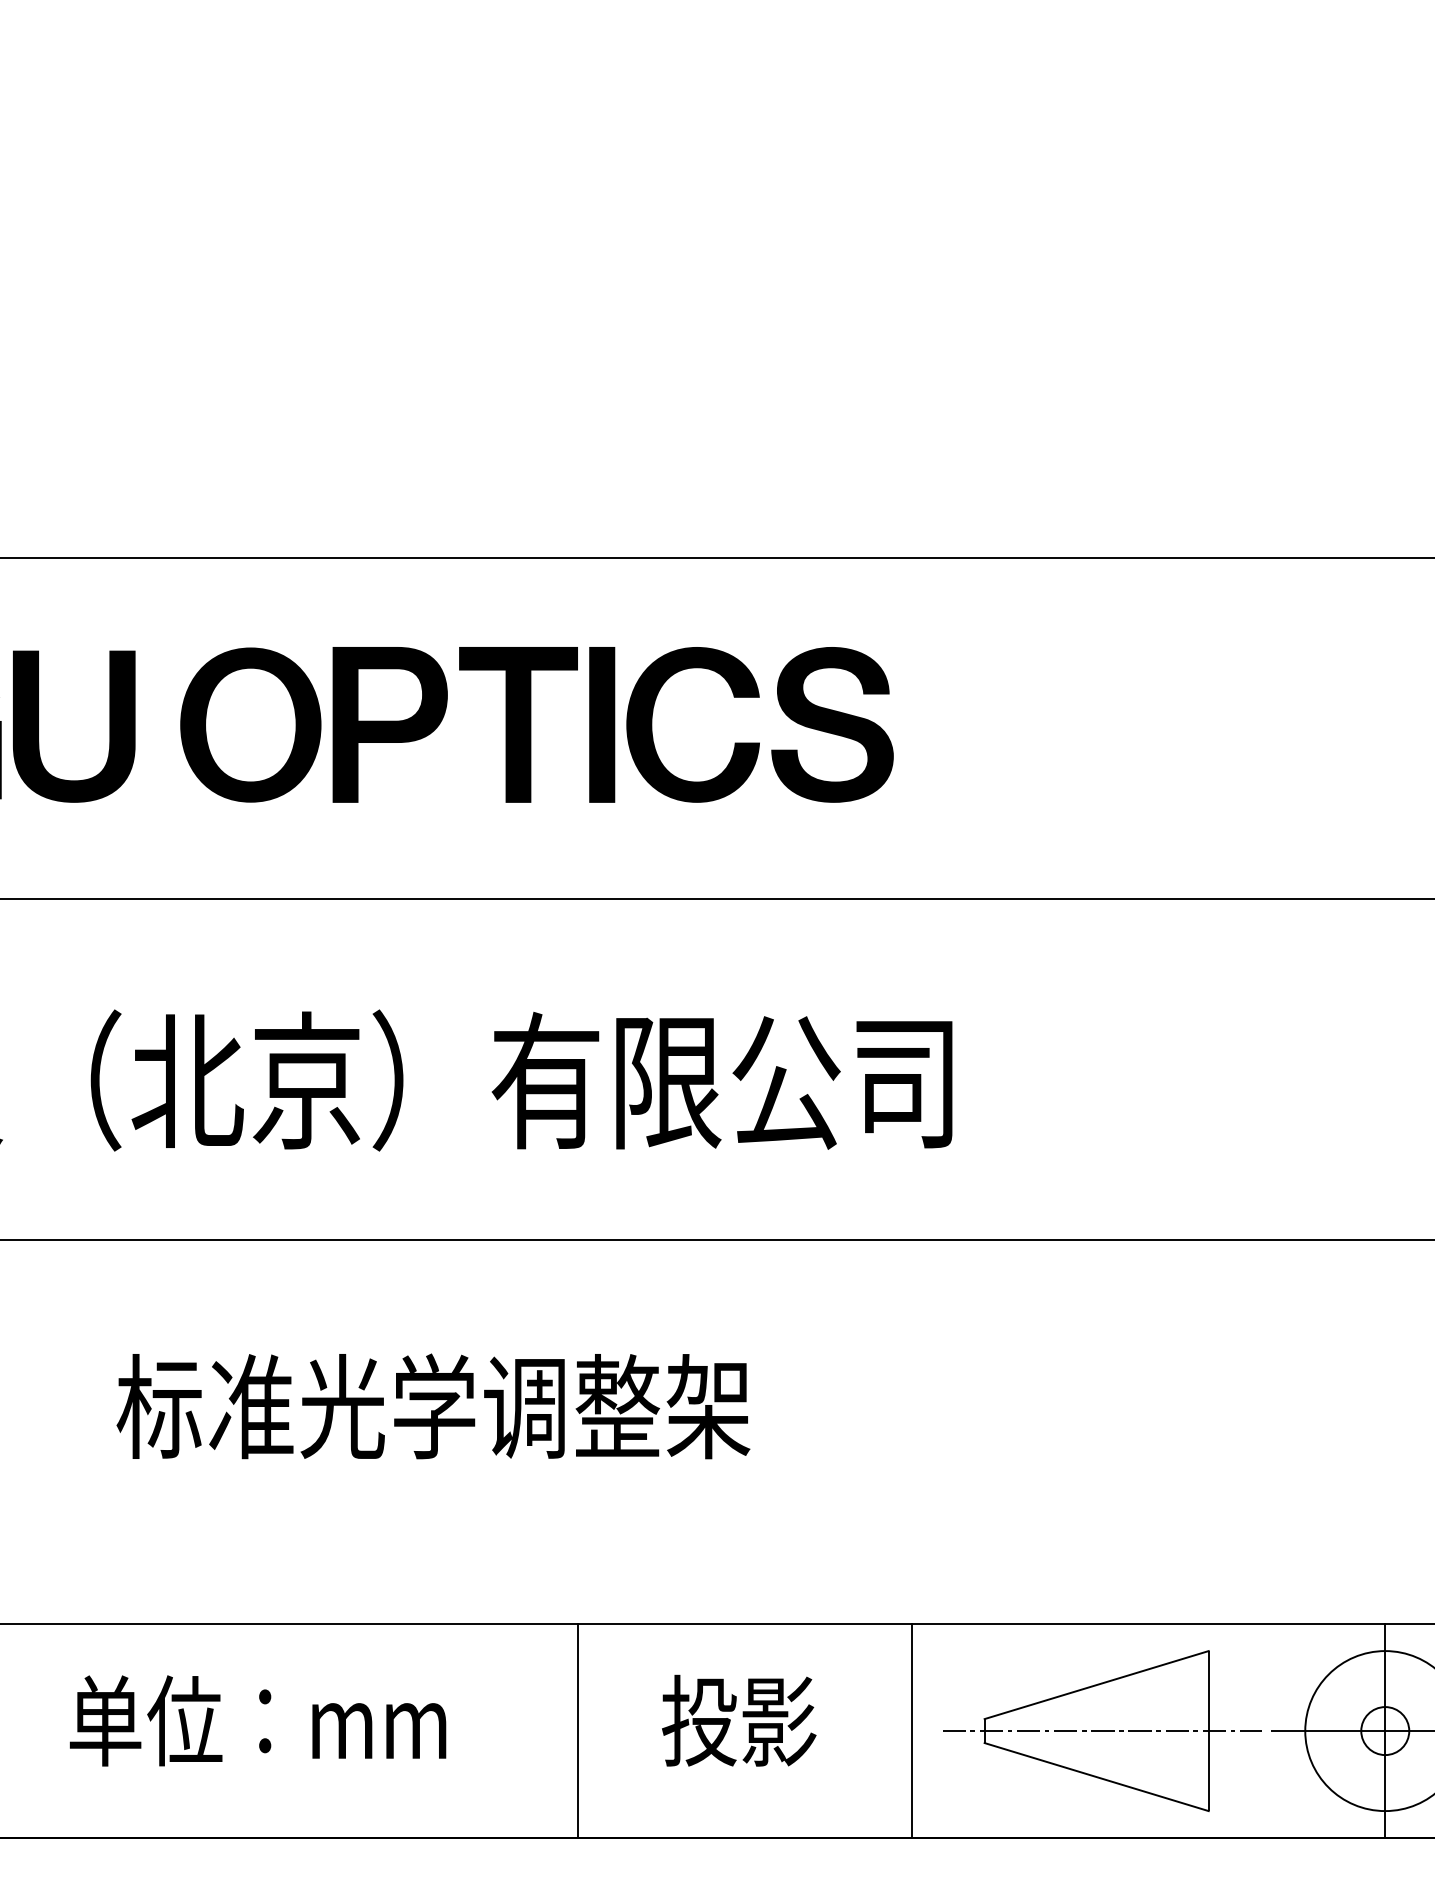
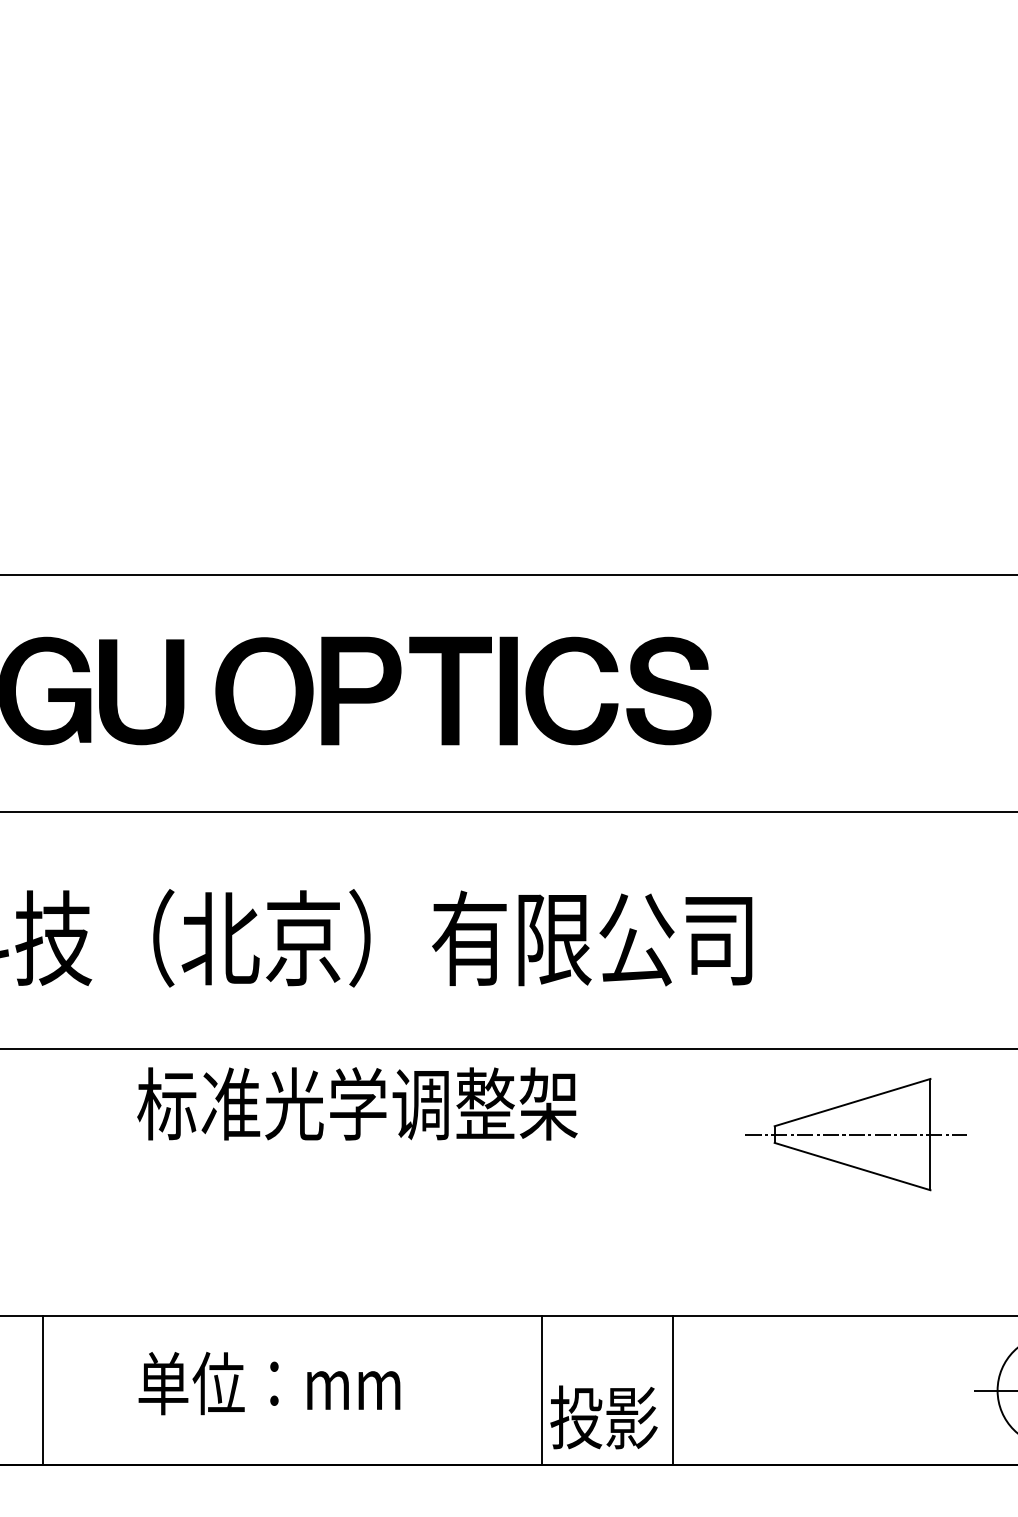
text: (433, 1405) -> (357, 1103), moved
text: (738, 1720) -> (603, 1417), moved
line: (577, 1730) -> (541, 1390), moved
line: (912, 1730) -> (673, 1390), moved
part: (1100, 1730) -> (855, 1134), moved

